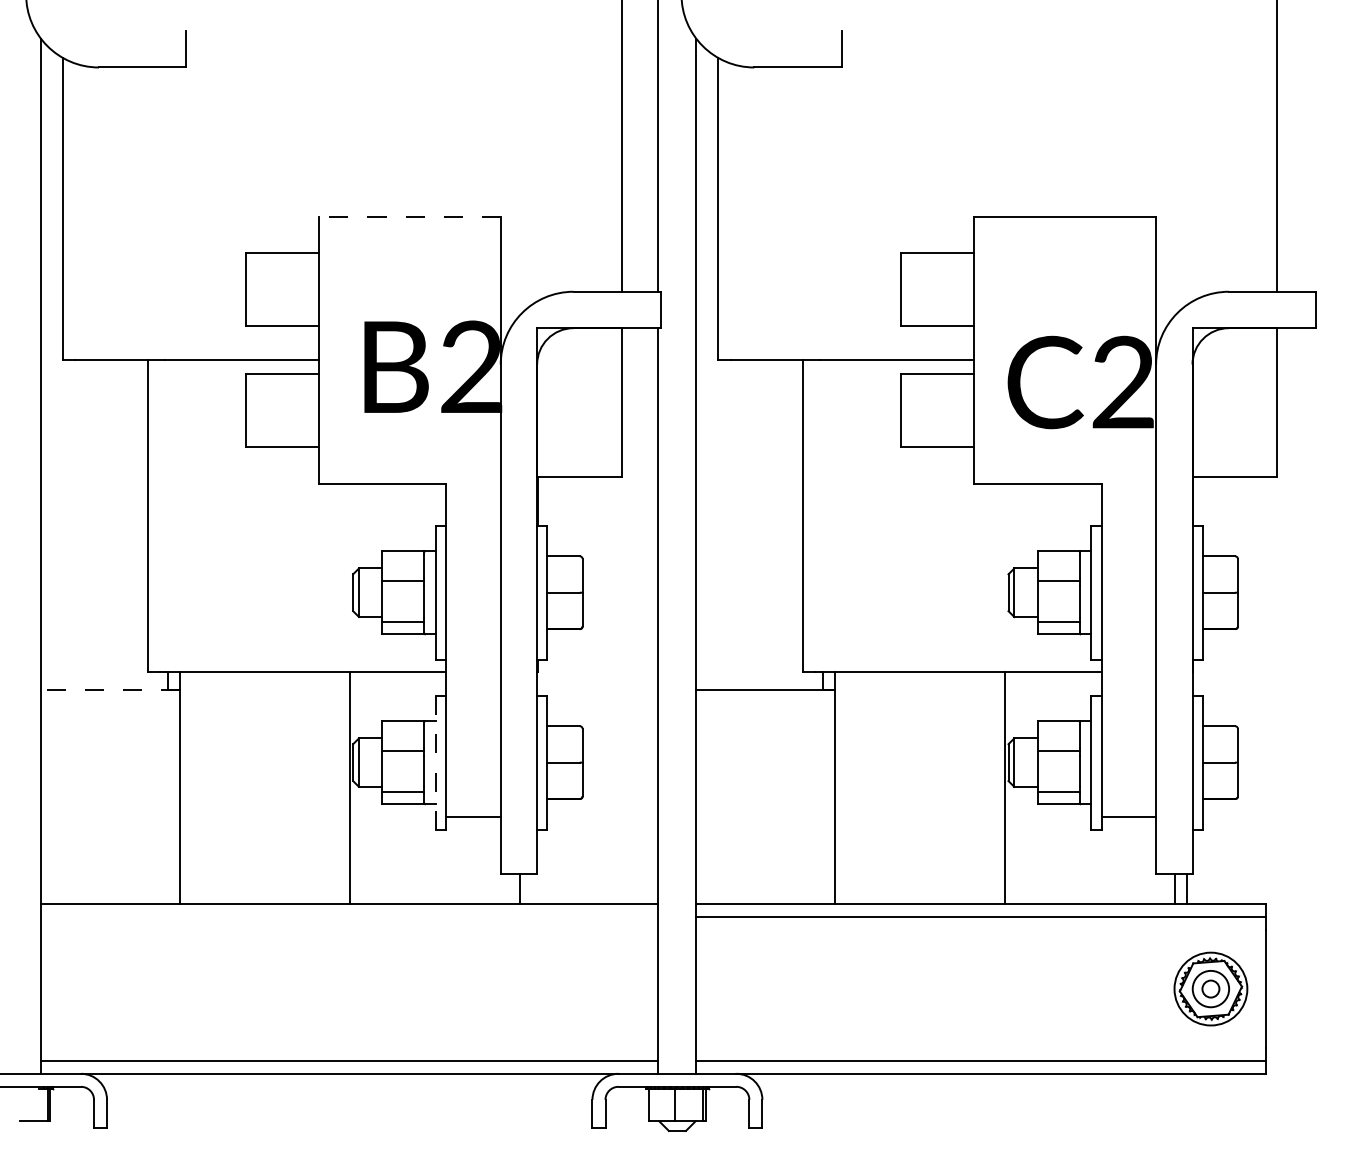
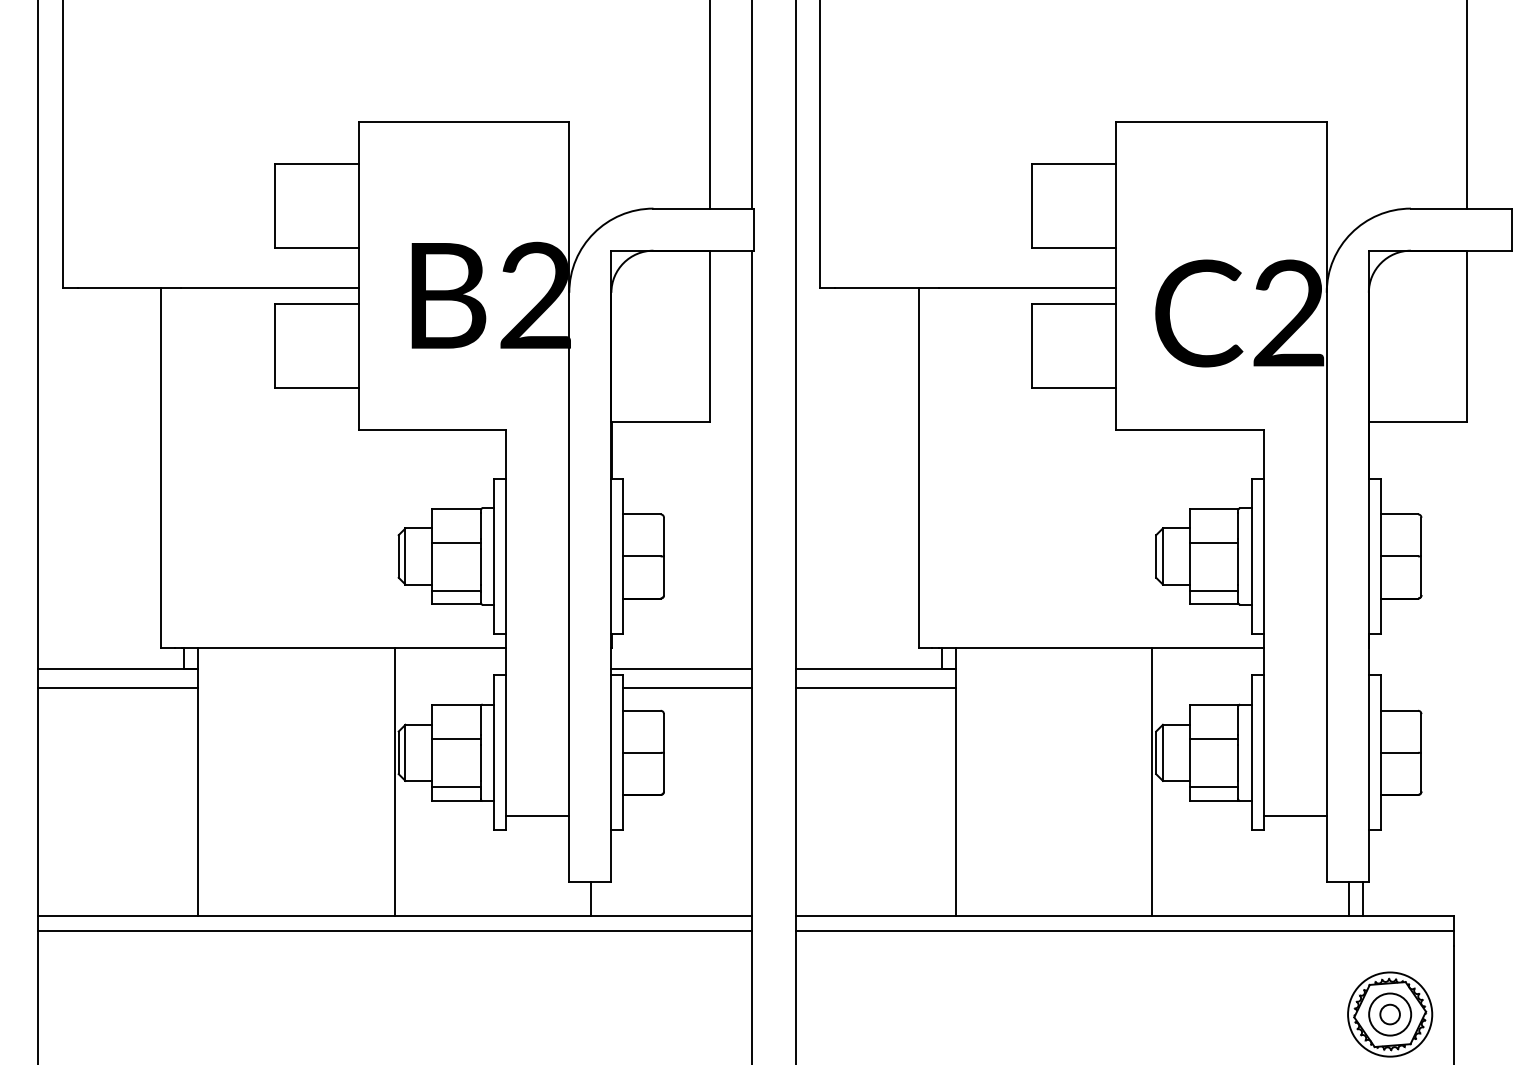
line: (409, 216) -> (463, 121), dashed -> solid
line: (109, 690) -> (117, 669), dashed -> solid
line: (597, 690) -> (681, 669), added
line: (110, 706) -> (118, 687), added
line: (602, 706) -> (686, 687), added
line: (765, 706) -> (875, 687), added
line: (435, 762) -> (493, 752), dashed -> solid
line: (349, 916) -> (394, 930), added

